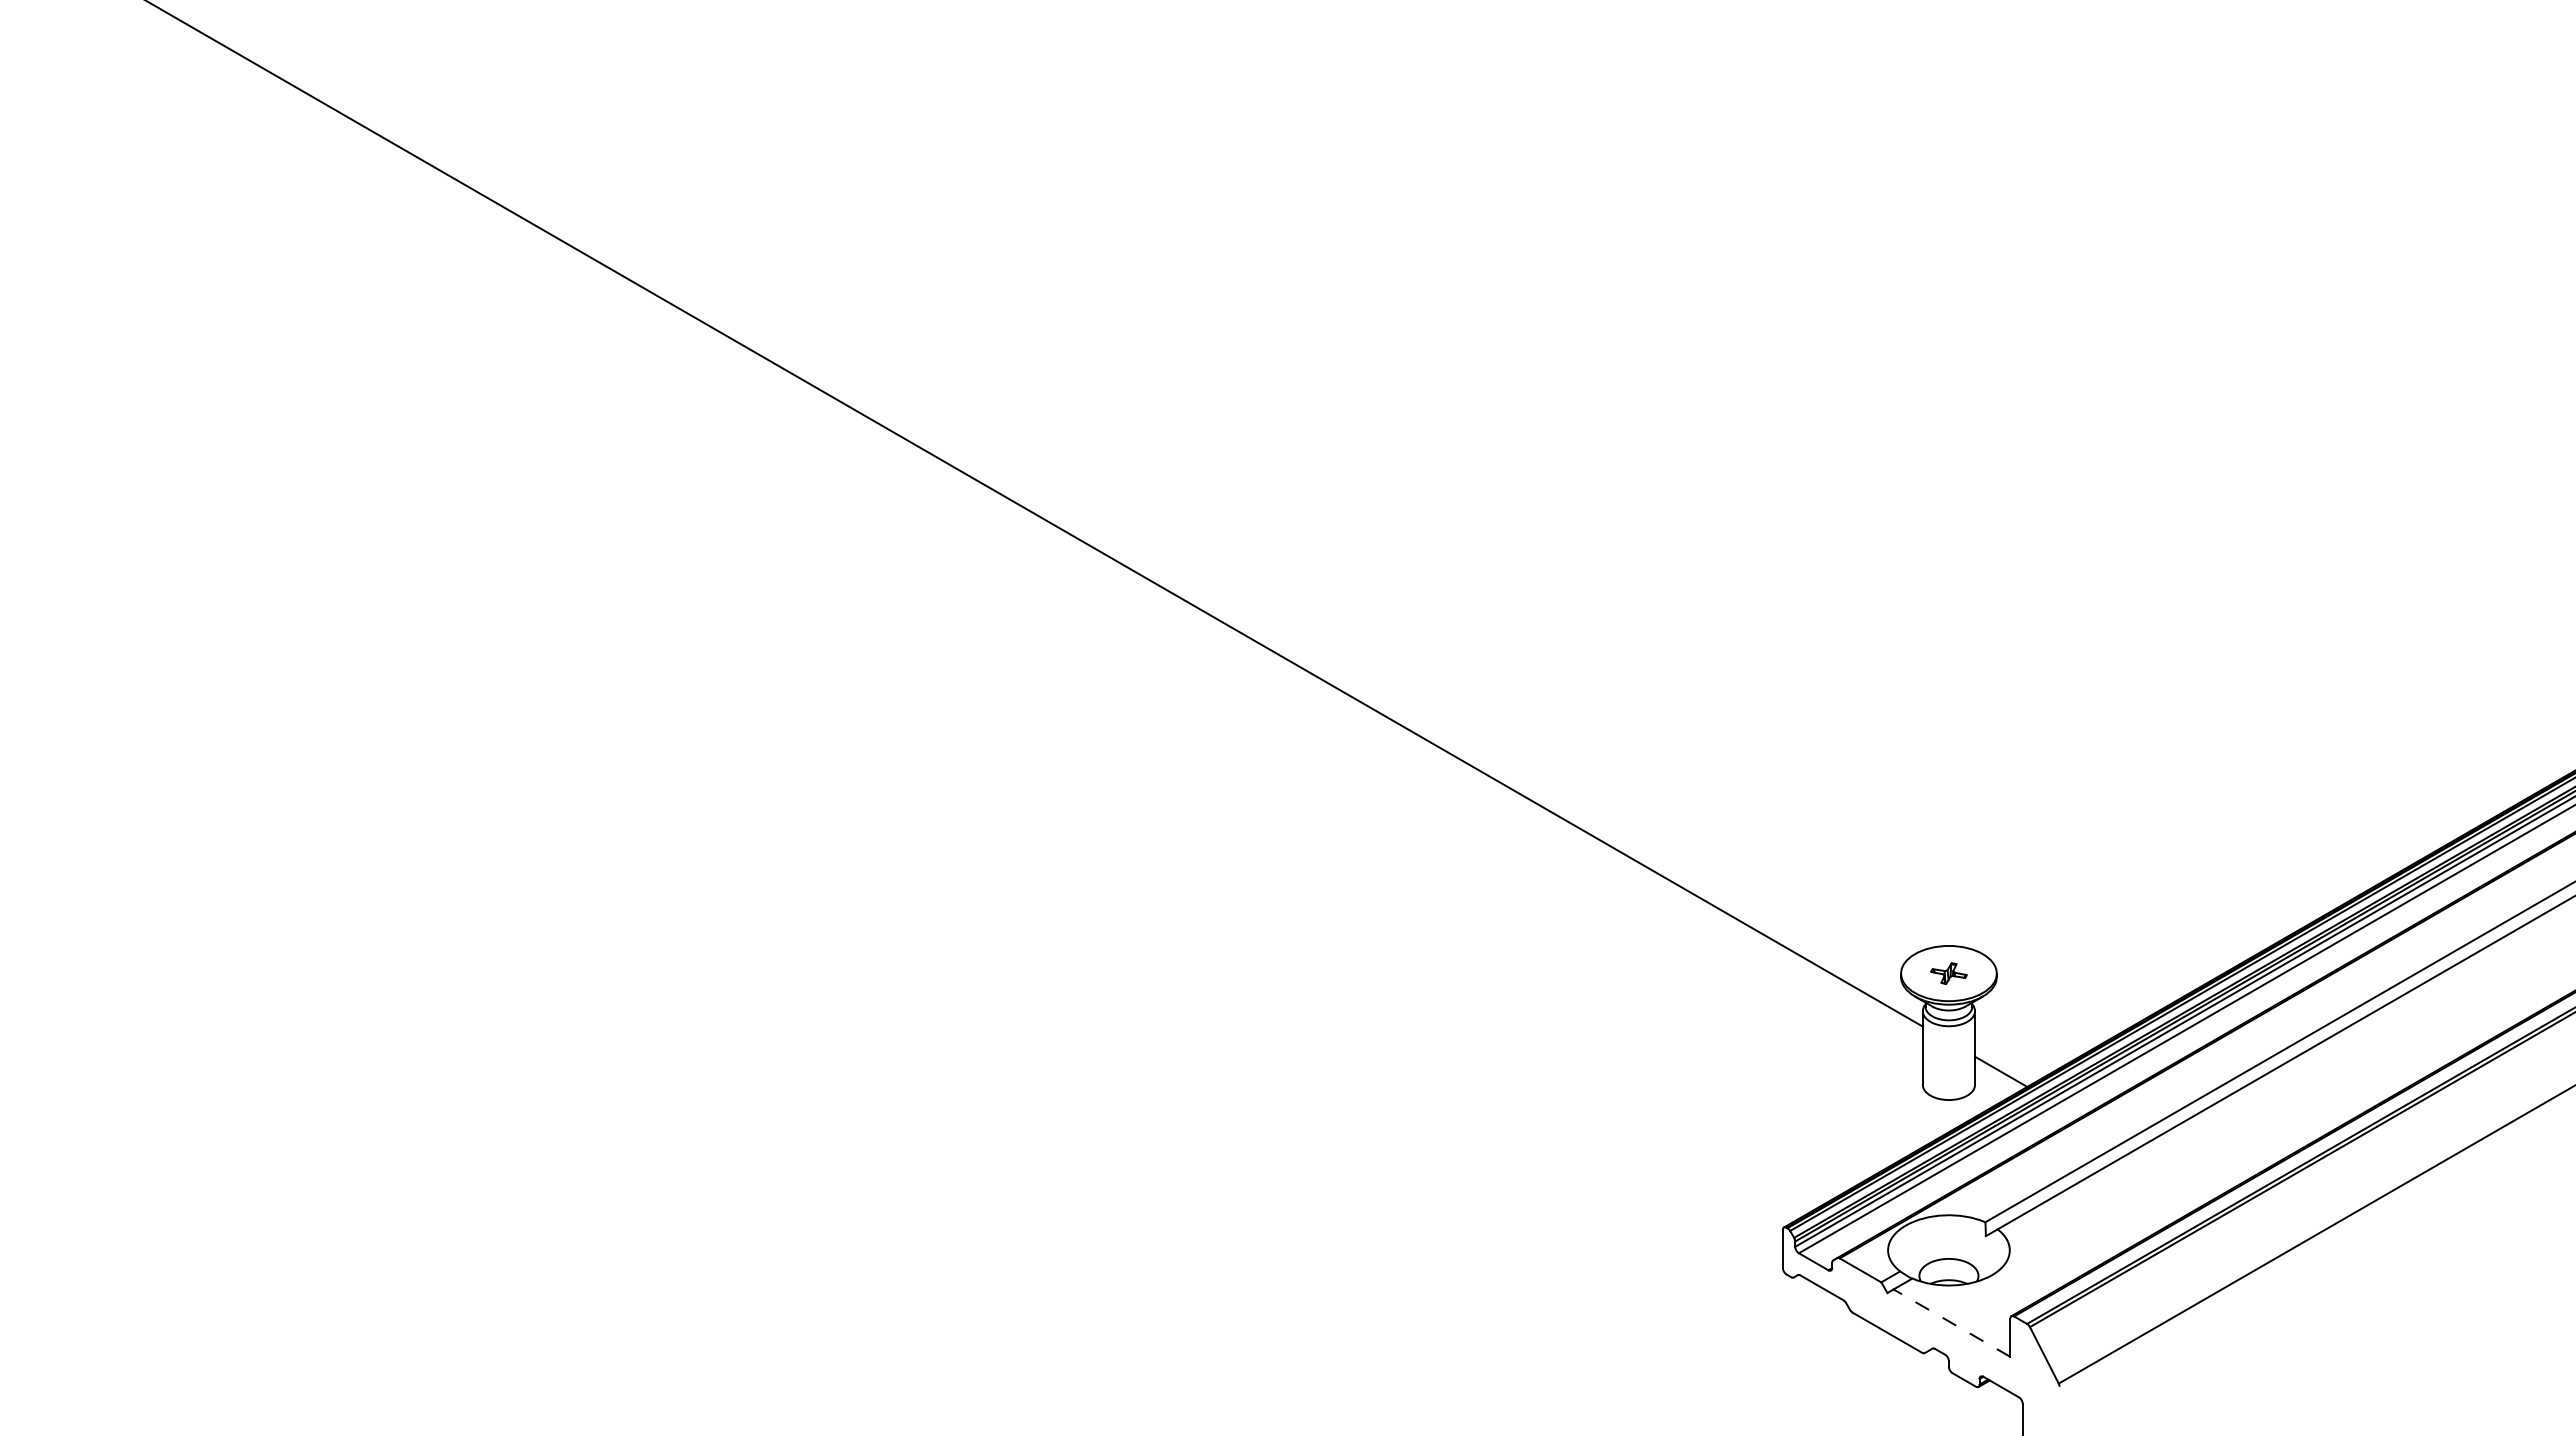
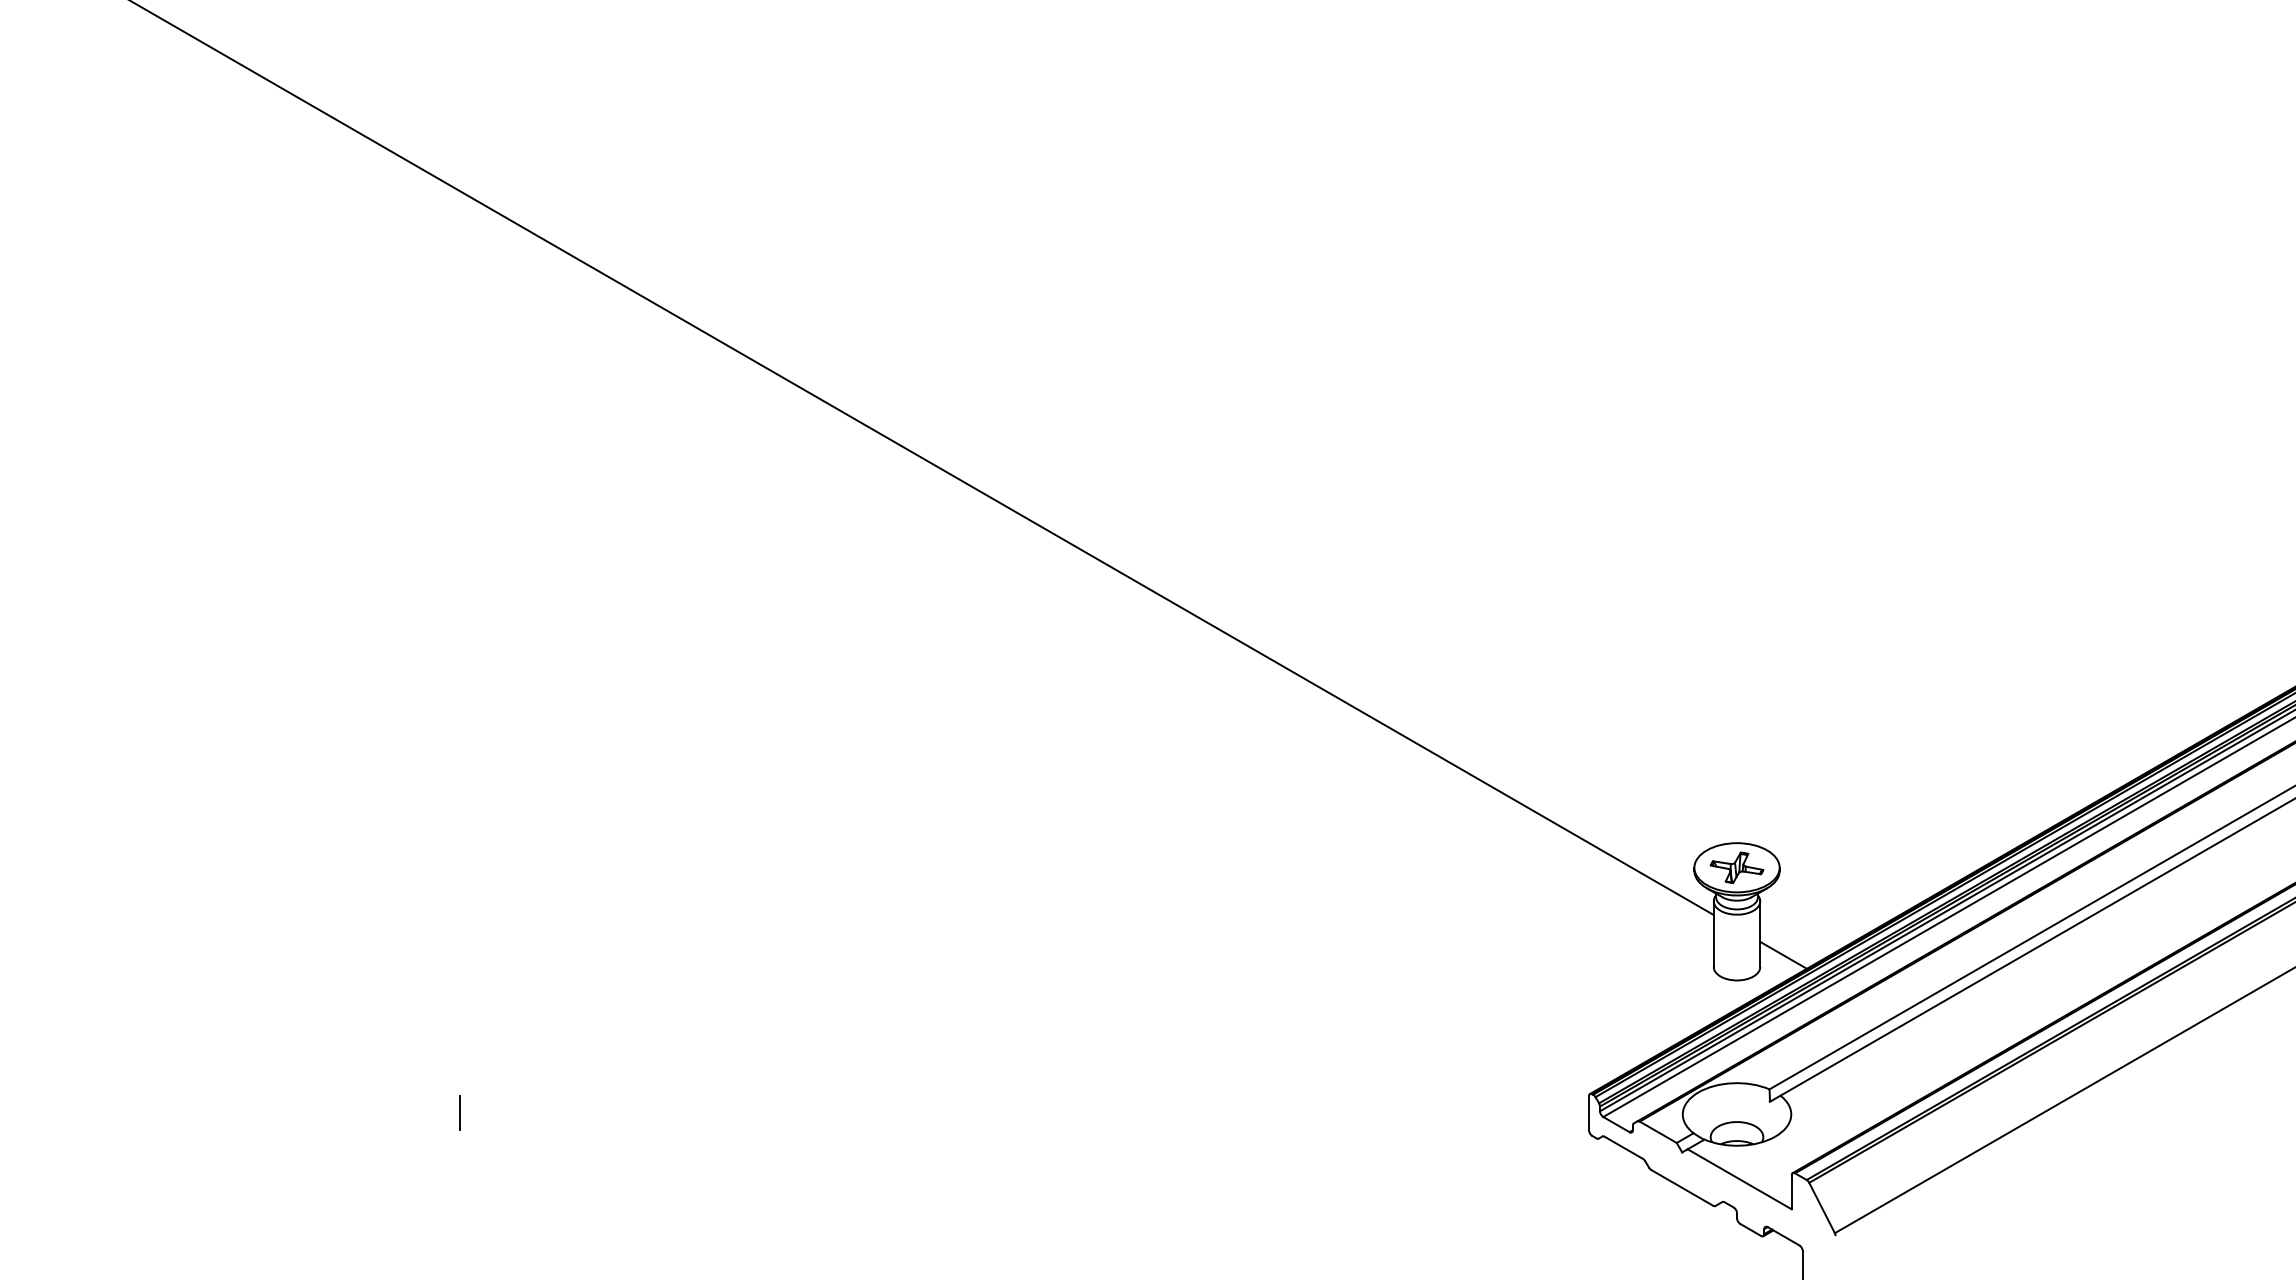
part: (1948, 973) -> (1736, 867), size x1.67
line: (516, 1248) -> (460, 1112), added
line: (1951, 1322) -> (1739, 1178), dashed -> solid

